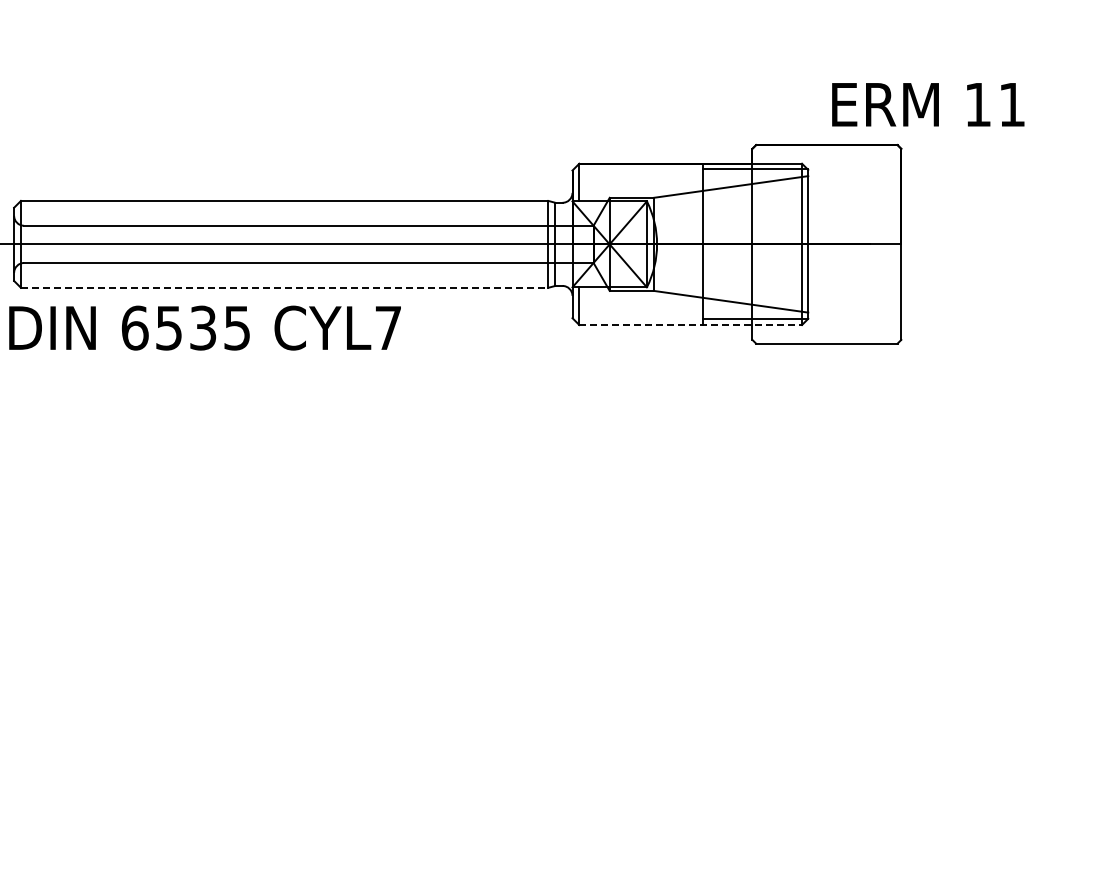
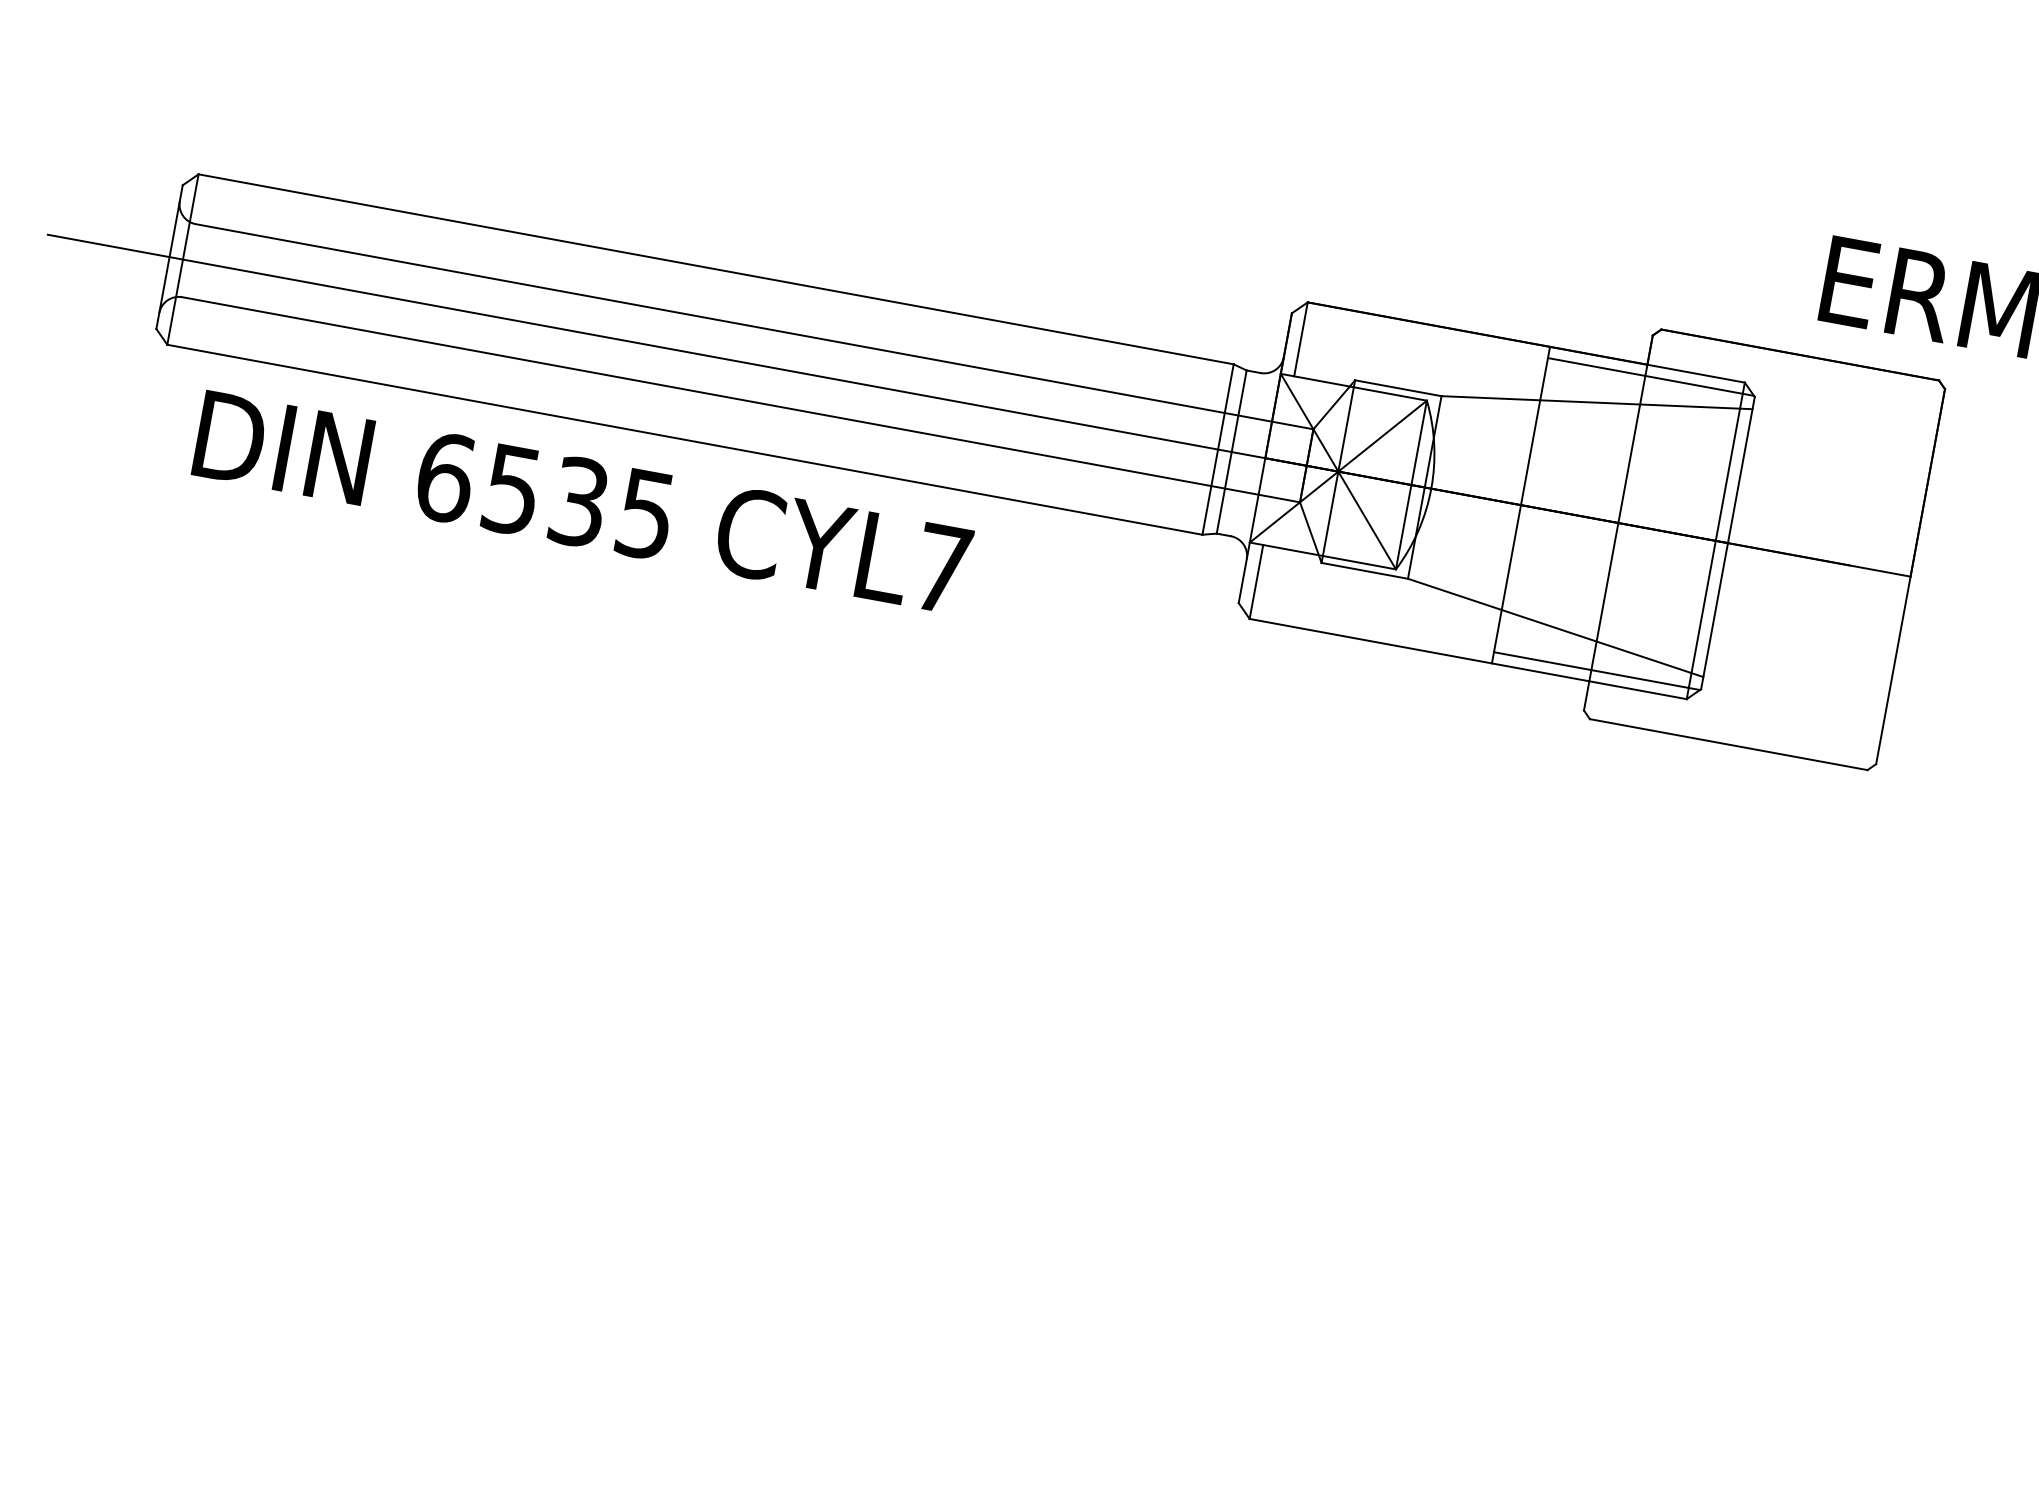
line: (284, 287) -> (684, 439), dashed -> solid
line: (691, 325) -> (1469, 660), dashed -> solid
text: (204, 327) -> (581, 501), moved

